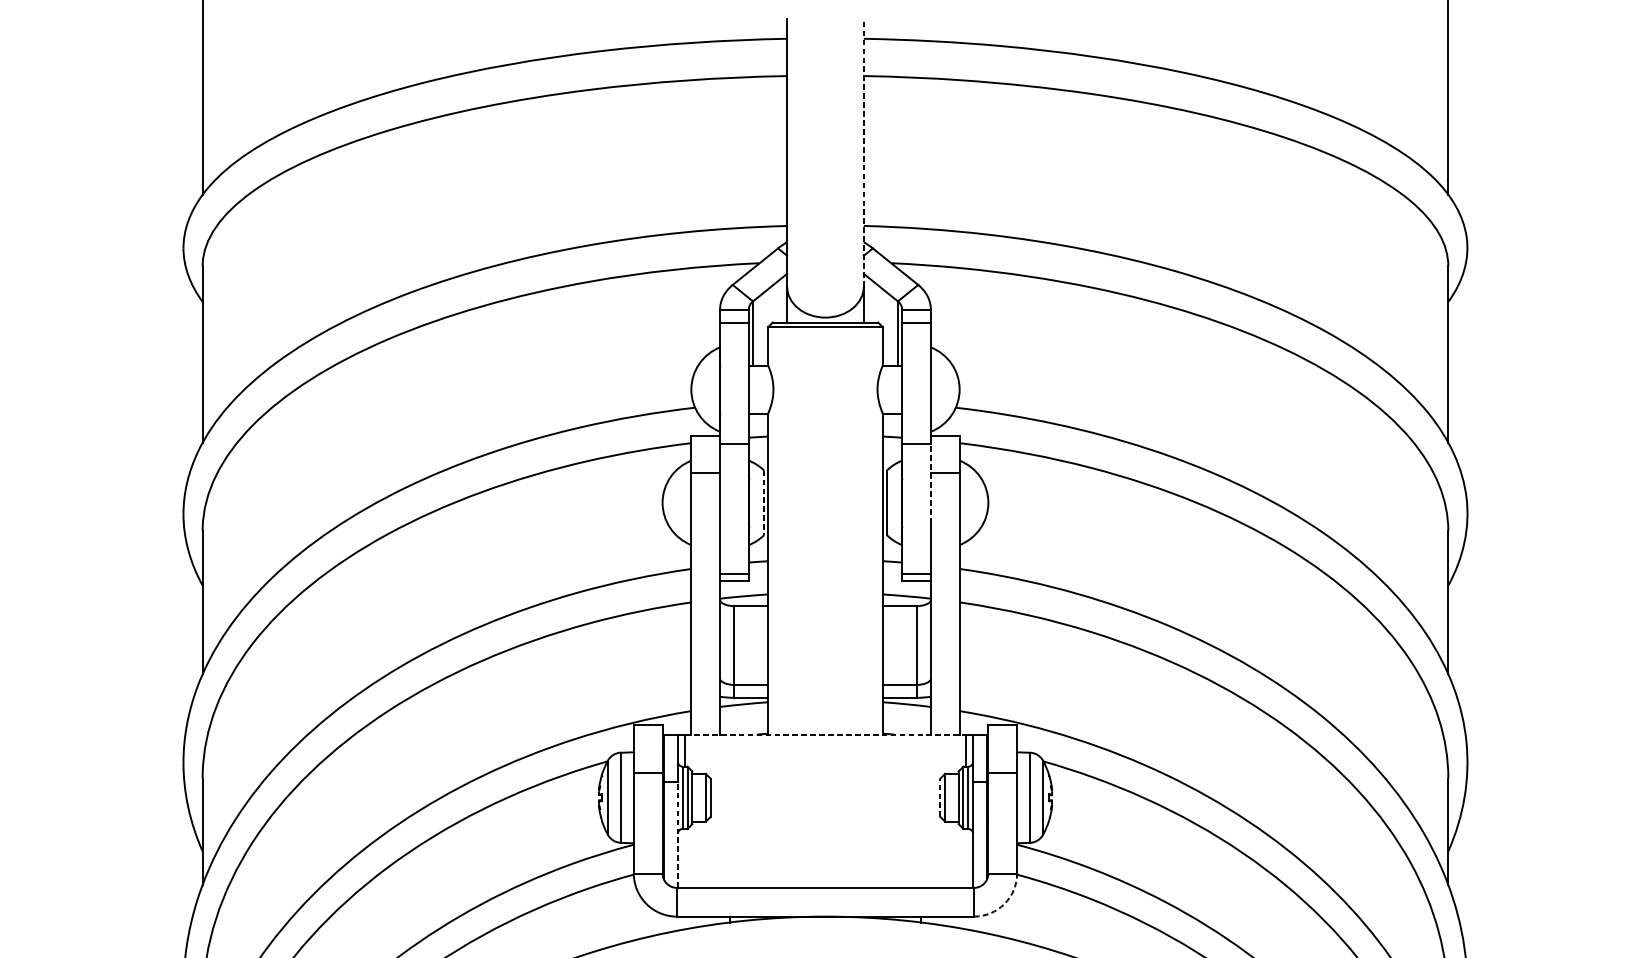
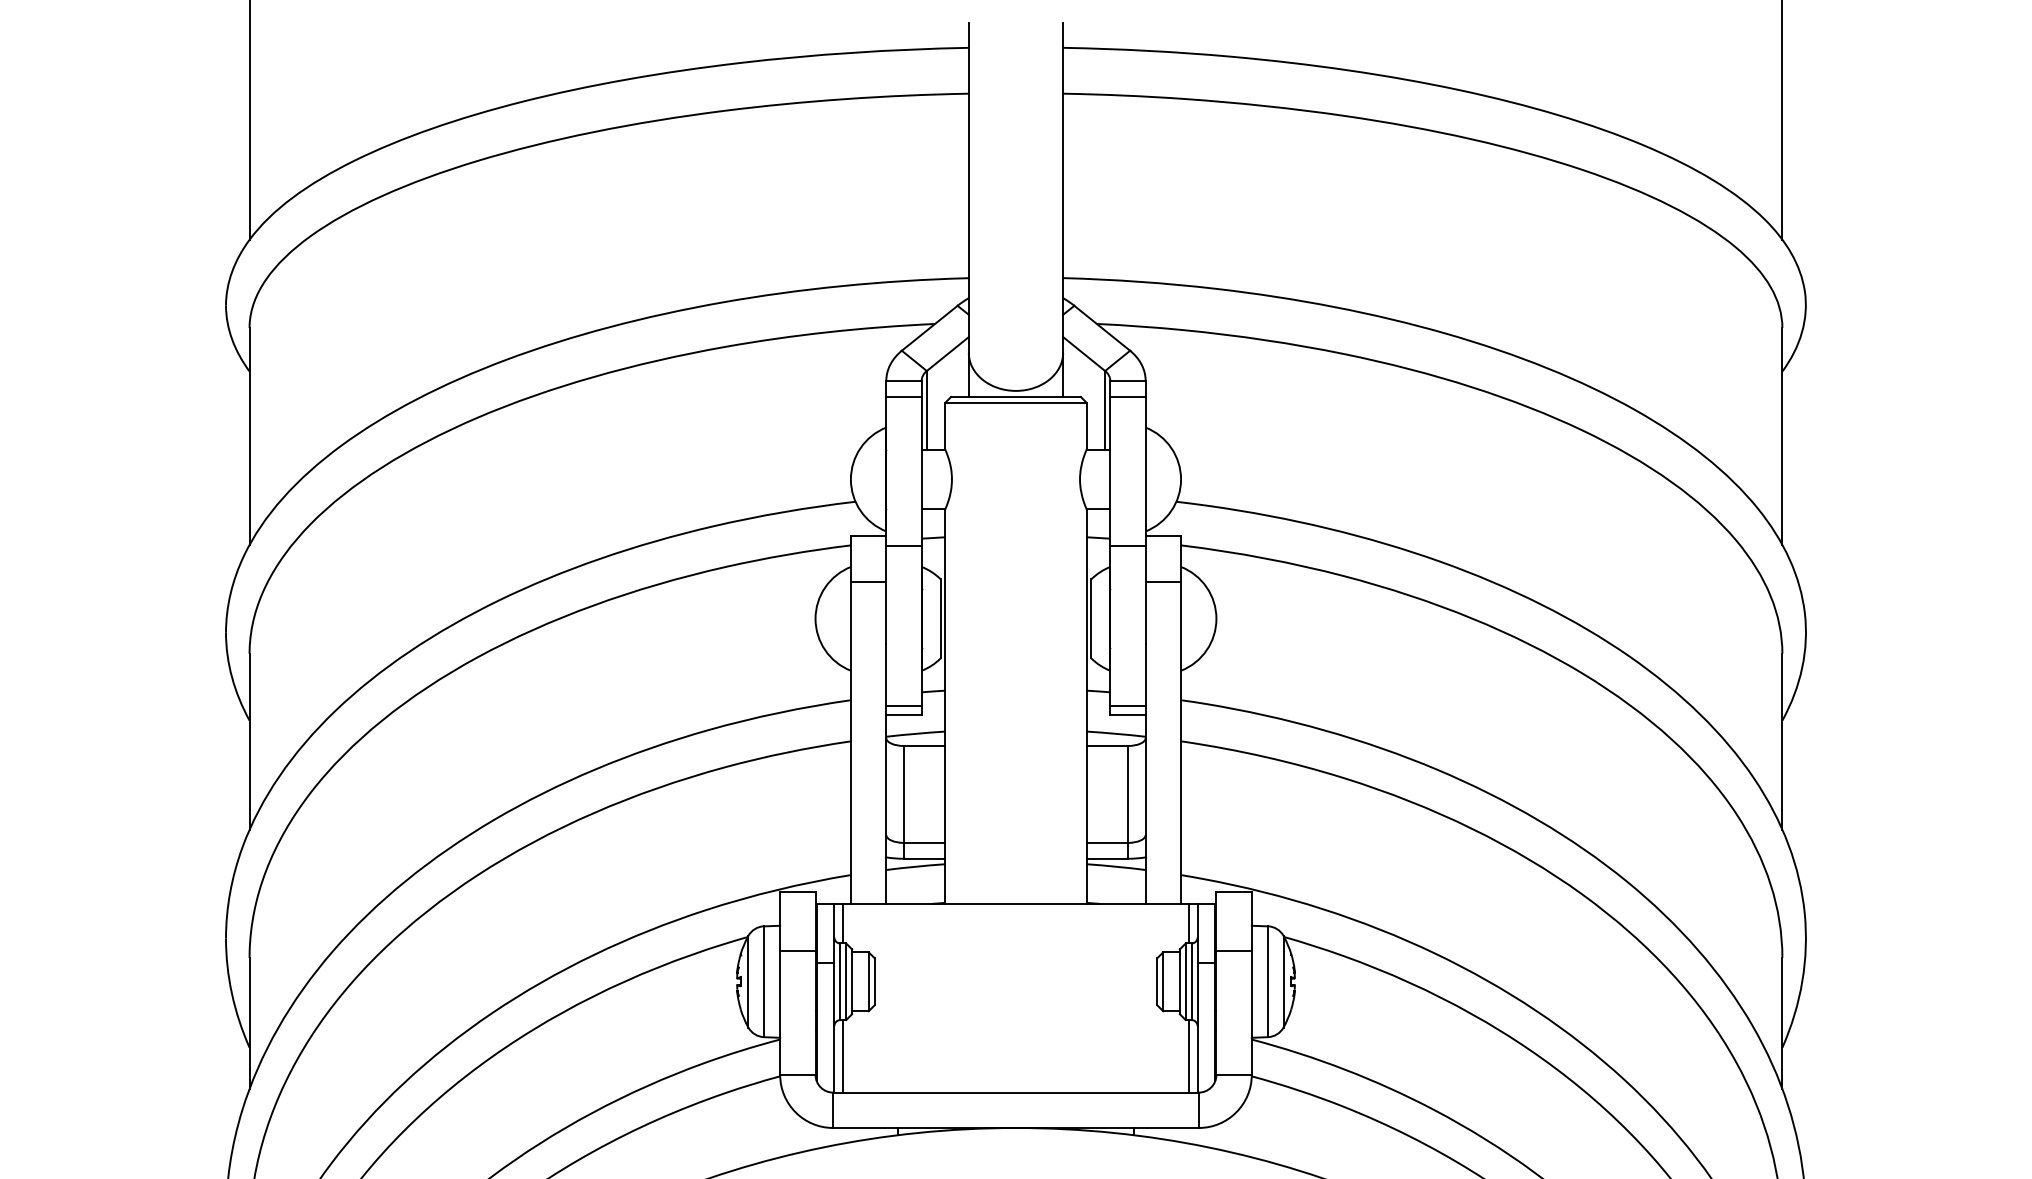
line: (864, 153) -> (1063, 188), dashed -> solid
line: (930, 483) -> (1145, 594), dashed -> solid
line: (764, 502) -> (940, 618), dashed -> solid
line: (825, 734) -> (1015, 903), dashed -> solid
line: (940, 797) -> (1157, 981), dashed -> solid
line: (677, 834) -> (834, 1027), dashed -> solid
line: (685, 858) -> (843, 1056), added
line: (965, 858) -> (1188, 1056), added
arc: (1004, 904) -> (1236, 1112), dashed -> solid

